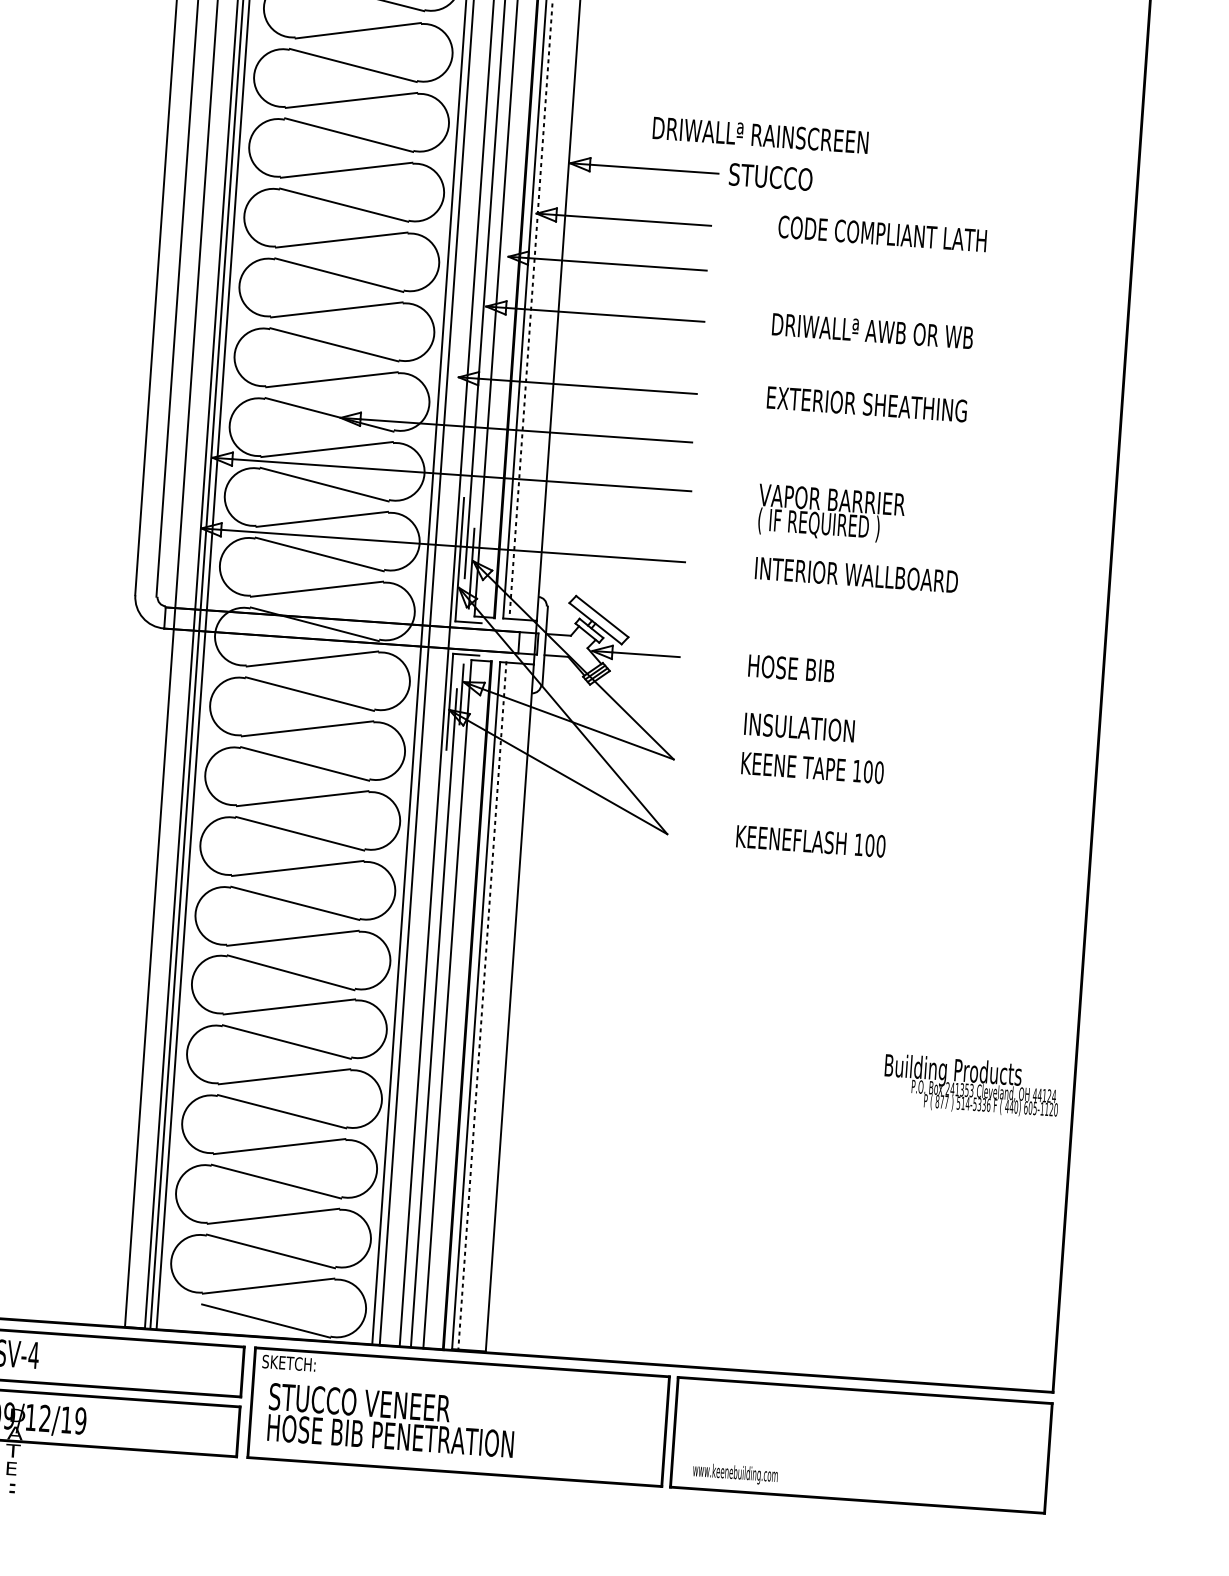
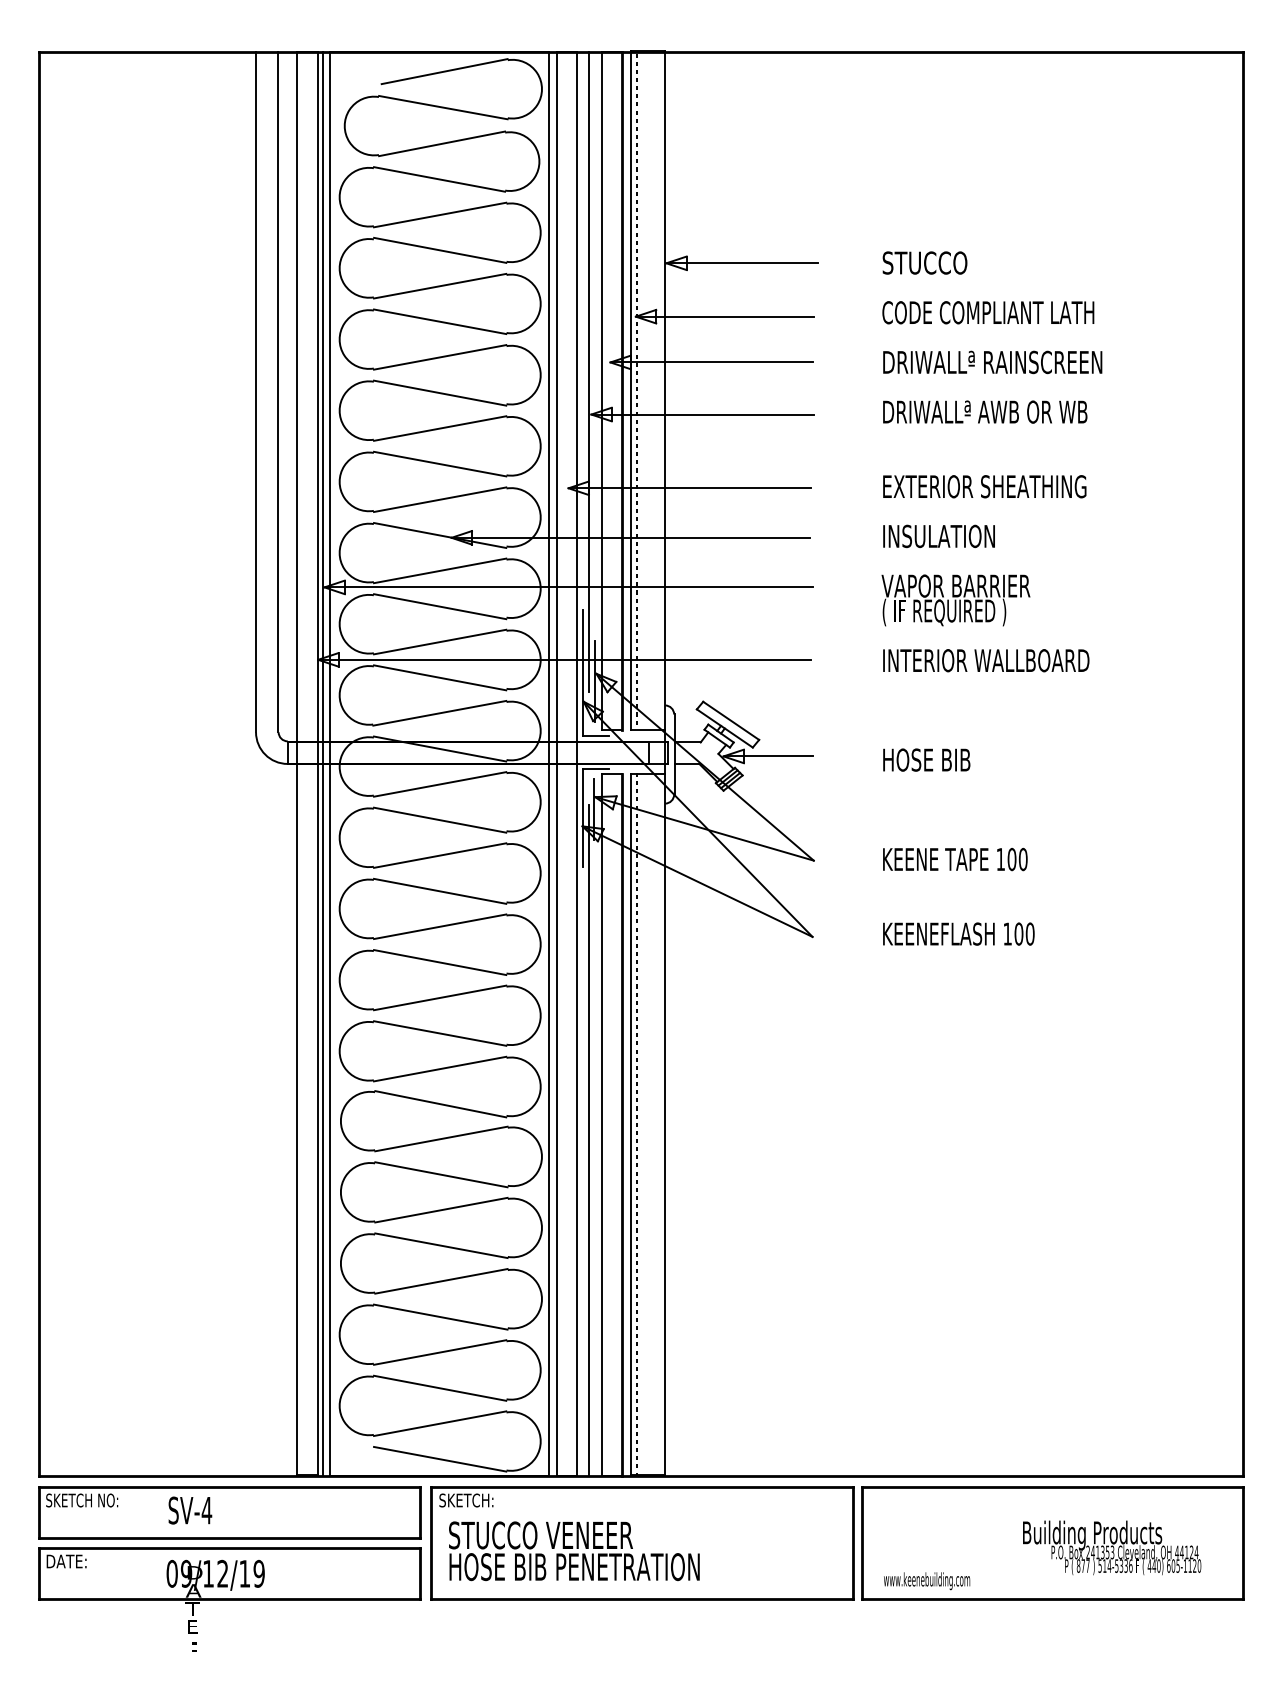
text: (760, 135) -> (992, 362), moved
text: (770, 176) -> (924, 262), moved
text: (798, 727) -> (938, 536), moved
text: (972, 1085) -> (1112, 1547), moved

